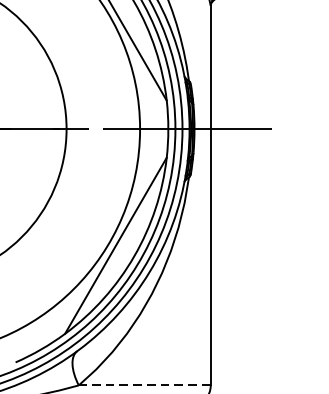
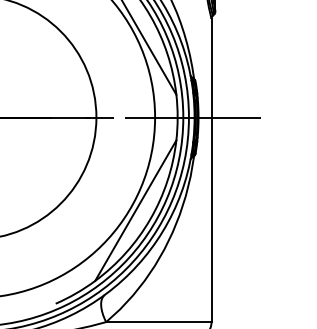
line: (144, 385) -> (158, 322), dashed -> solid

